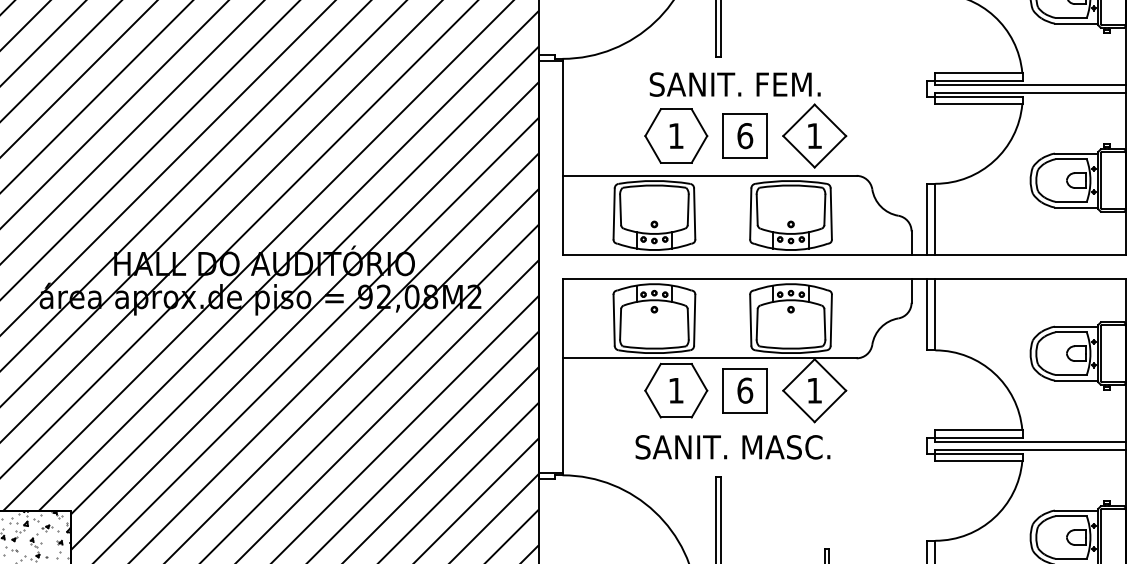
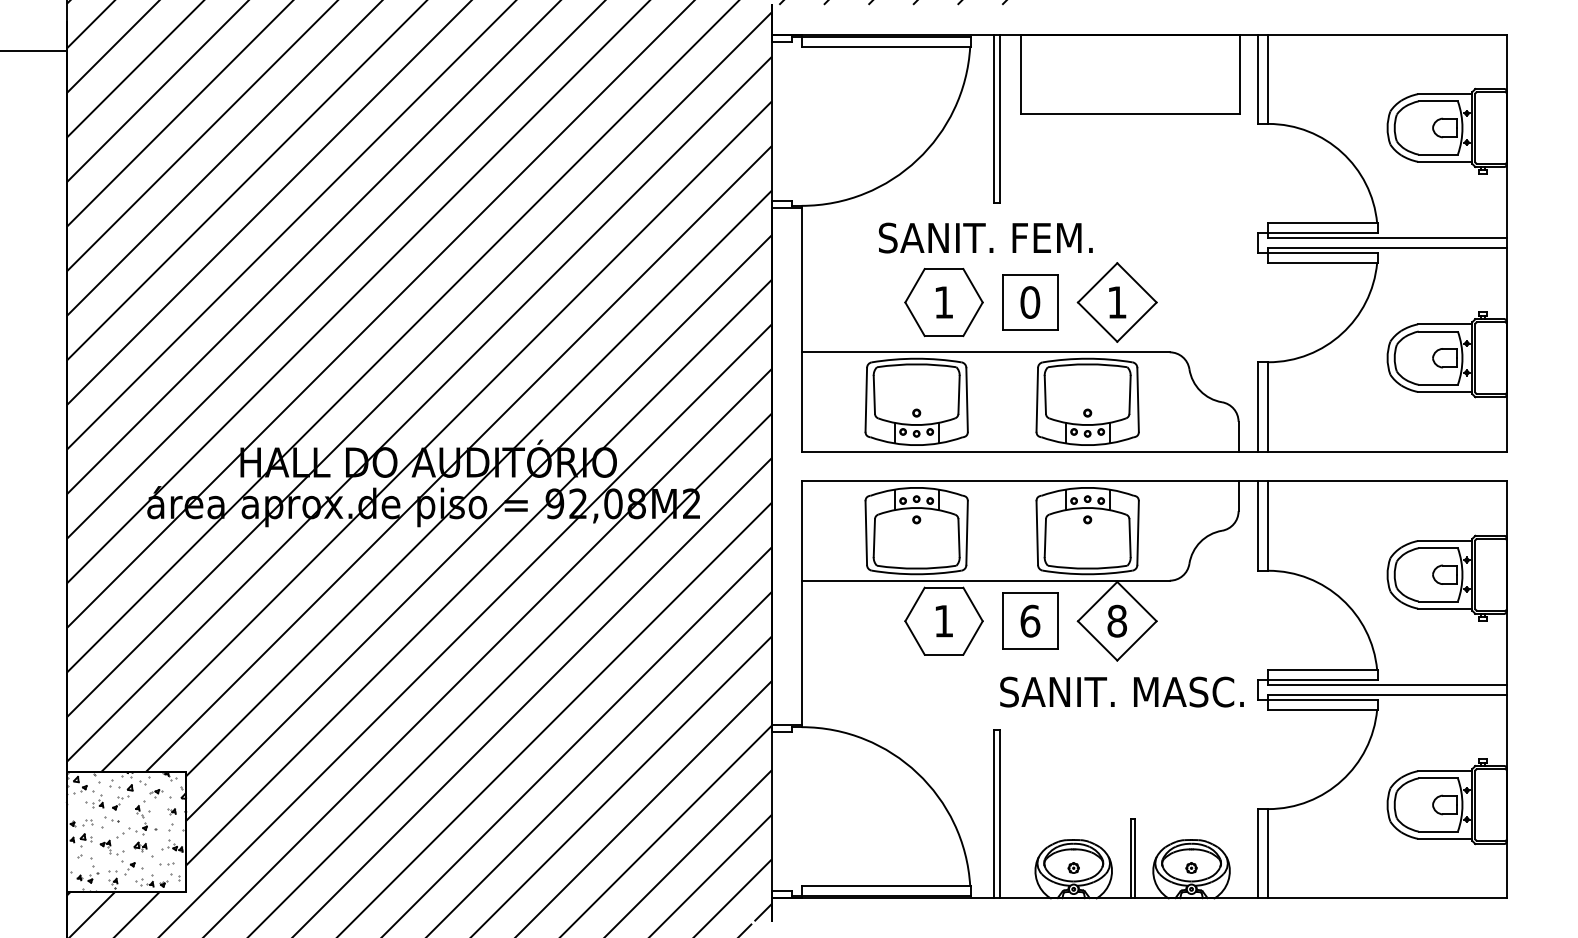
text: (734, 84) -> (985, 237), moved
text: (745, 136) -> (1030, 302), 6 -> 0
text: (814, 390) -> (1117, 620), 1 -> 8
text: (732, 446) -> (1121, 691), moved

